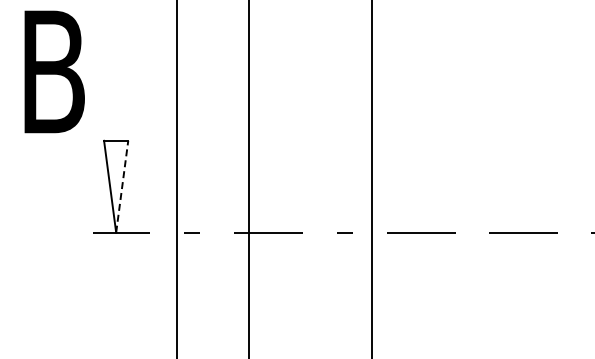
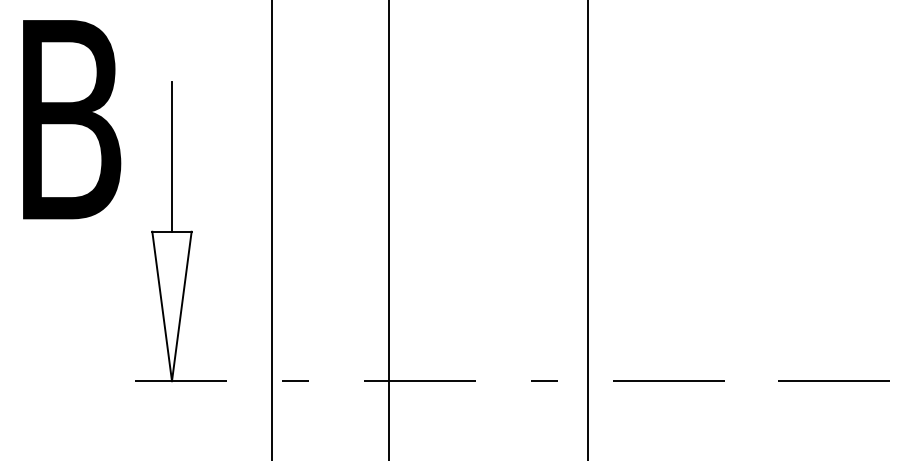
line: (116, 94) -> (172, 156), added
line: (122, 186) -> (182, 306), dashed -> solid

